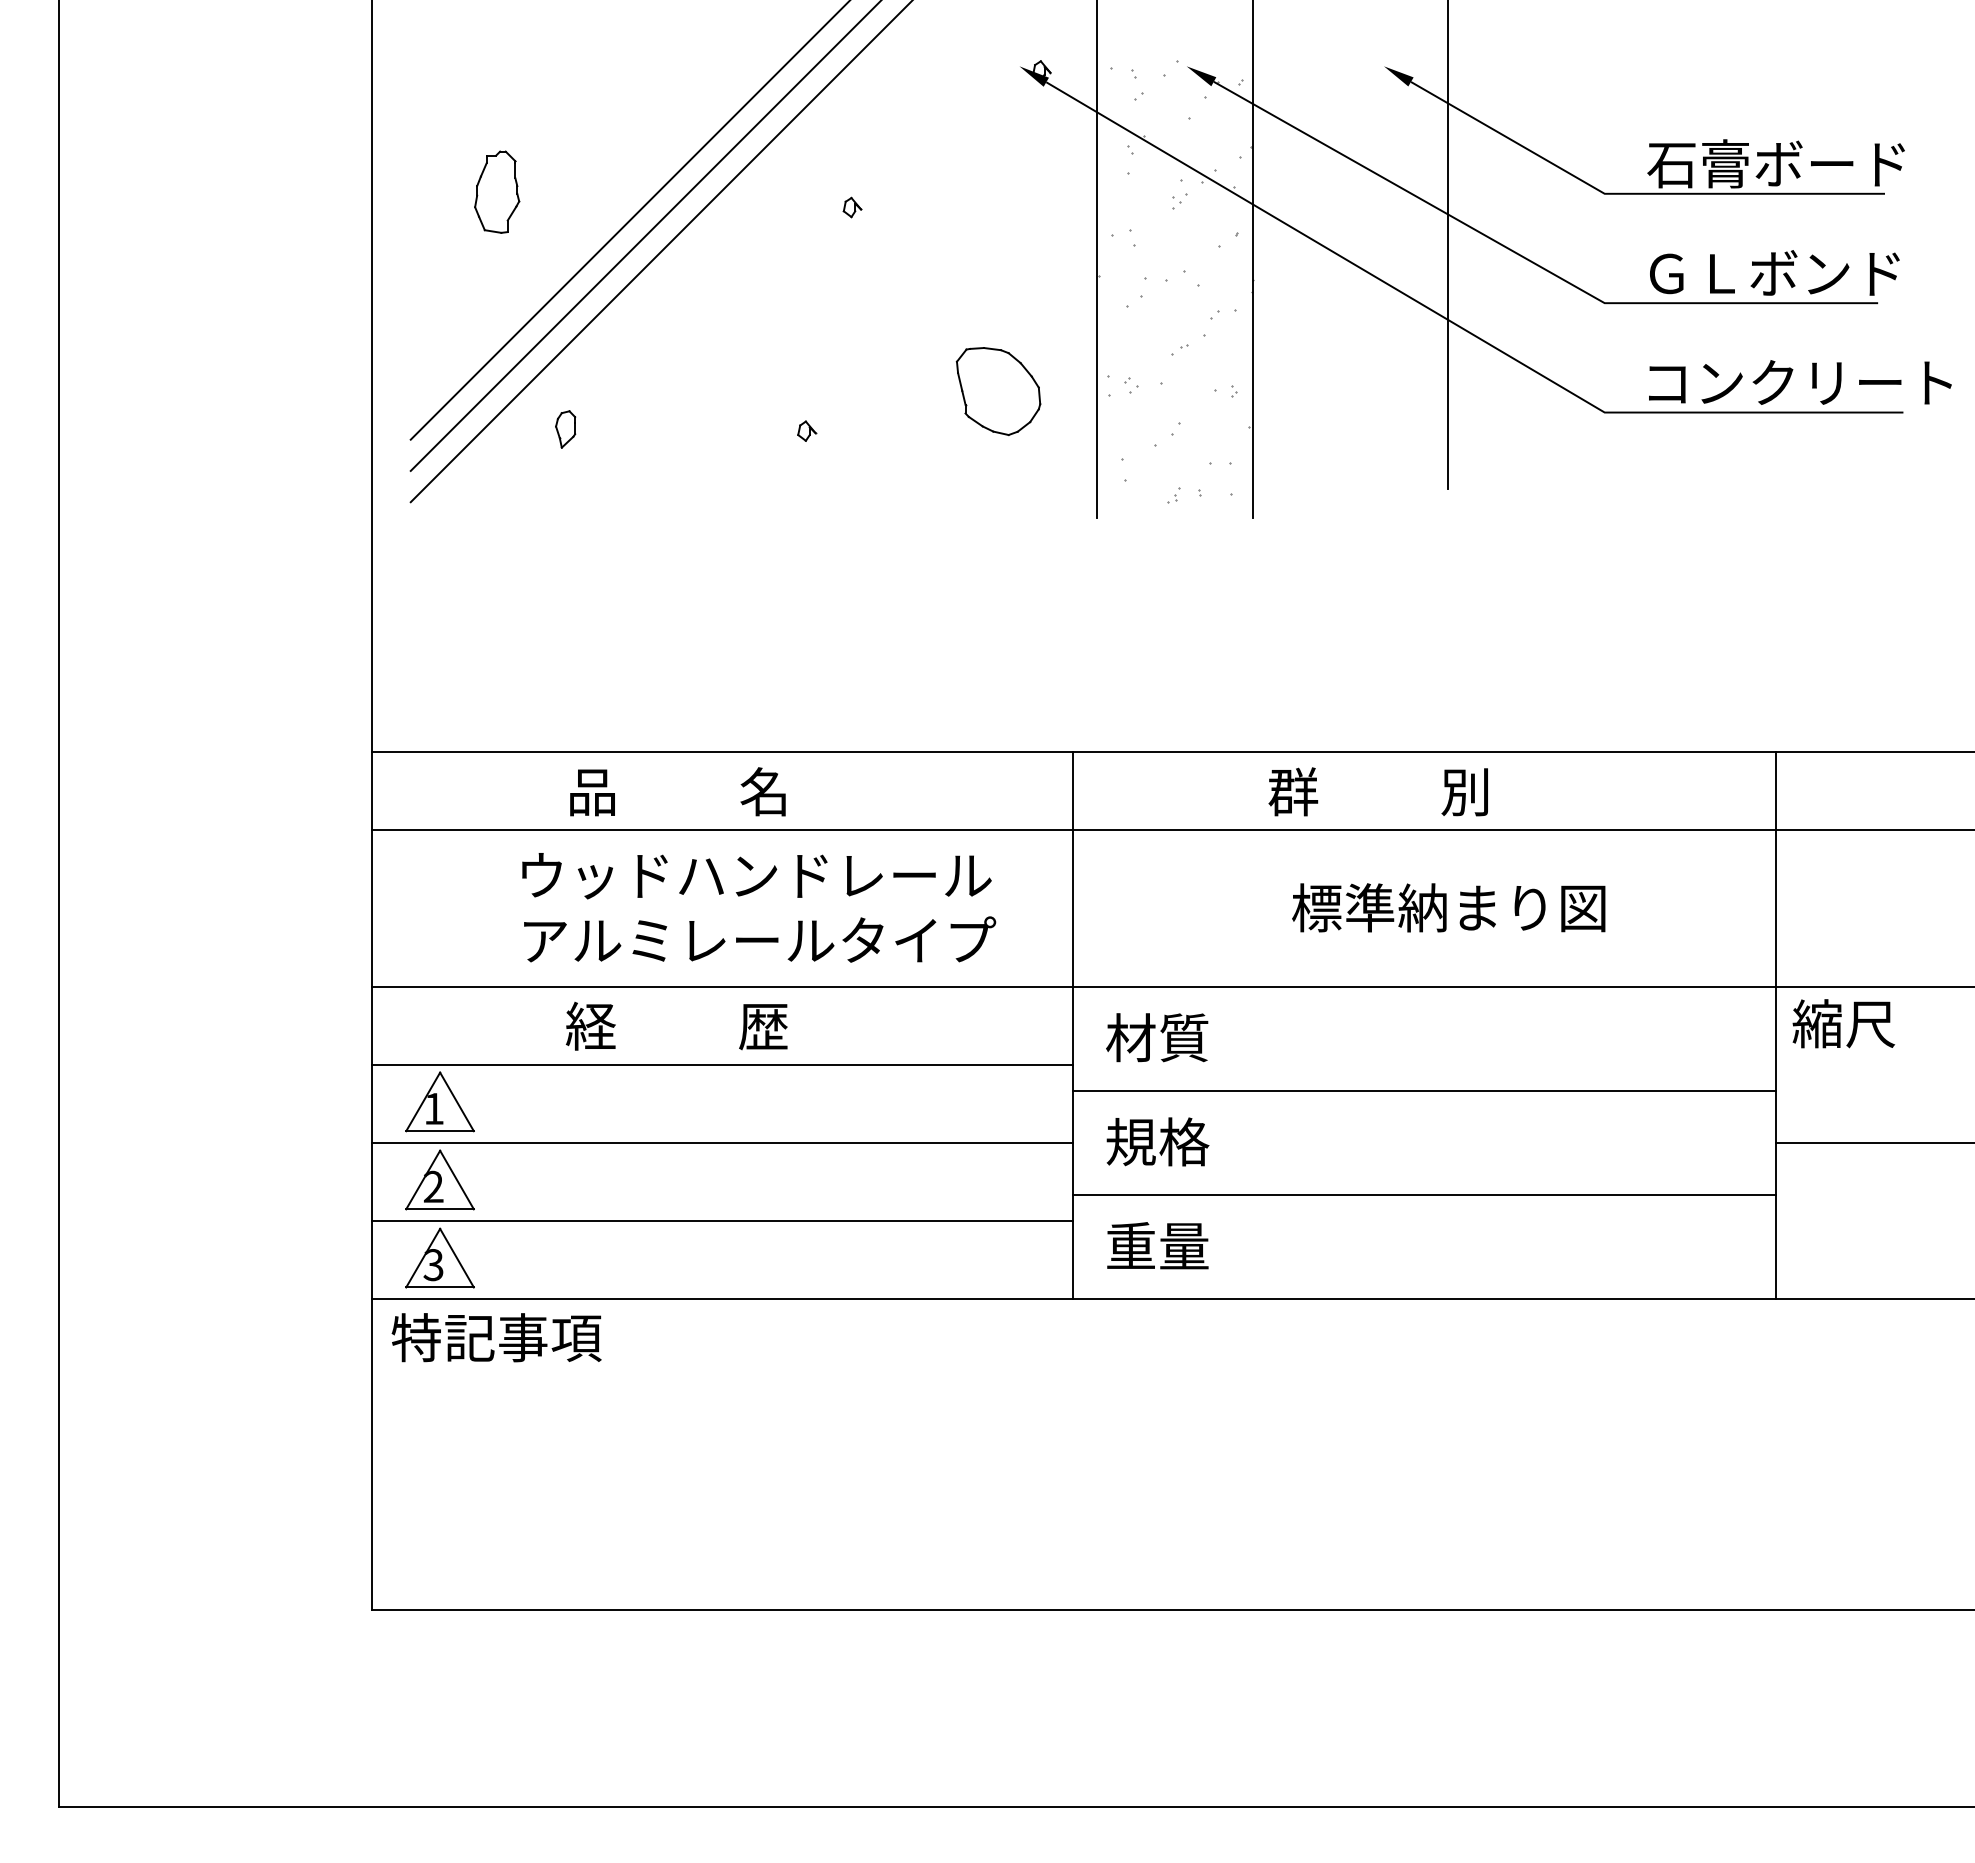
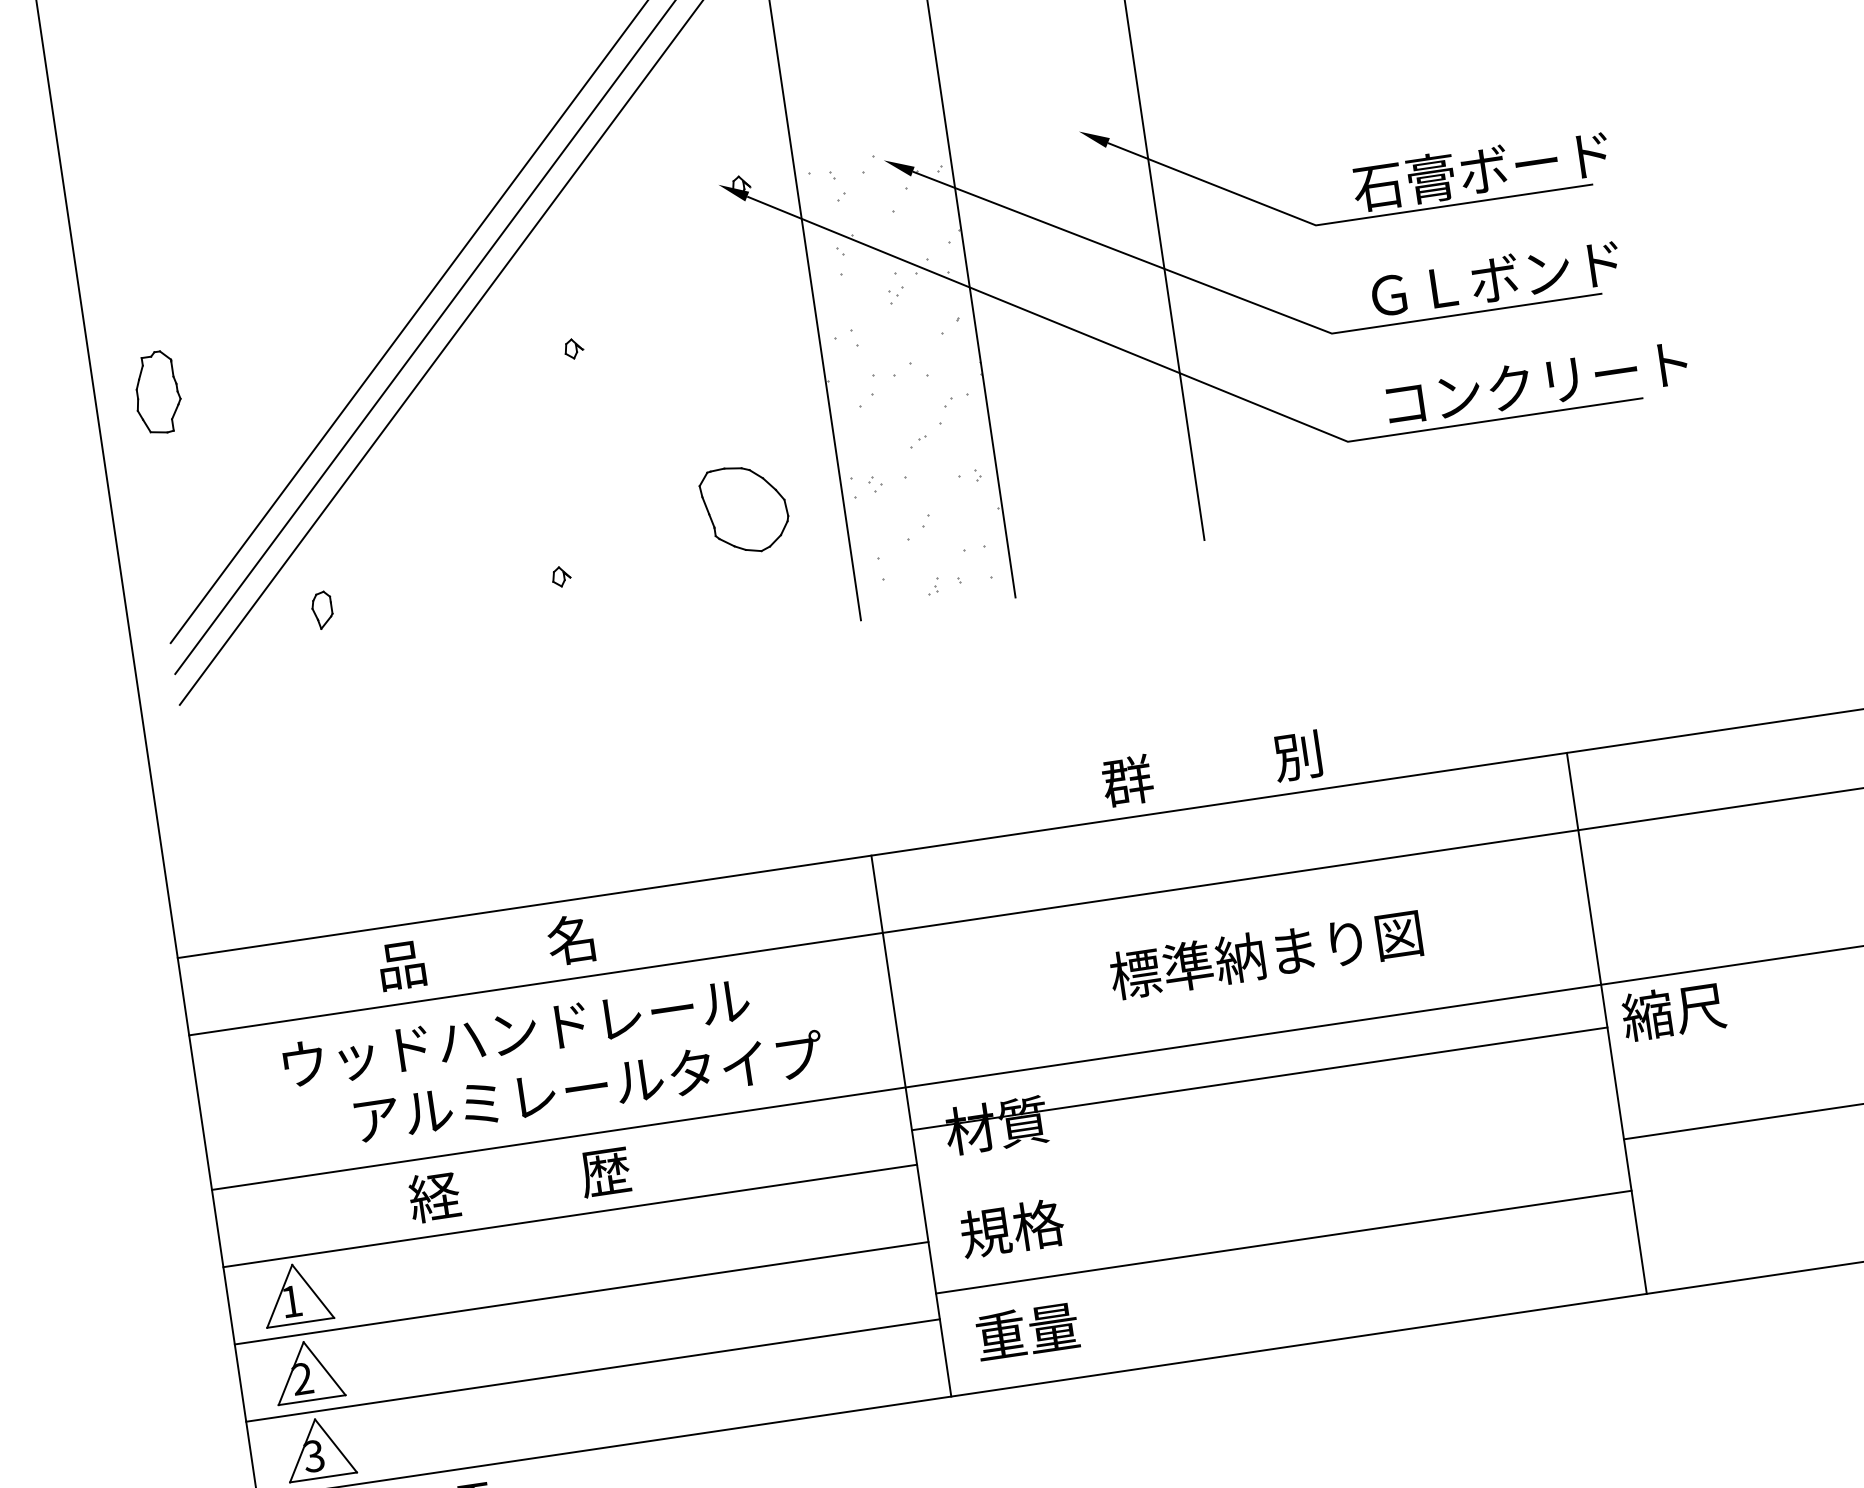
part: (497, 191) -> (157, 392), moved
text: (1377, 791) -> (1210, 768), moved
text: (756, 876) -> (516, 1033), moved
line: (1423, 1090) -> (1258, 1078), moved

